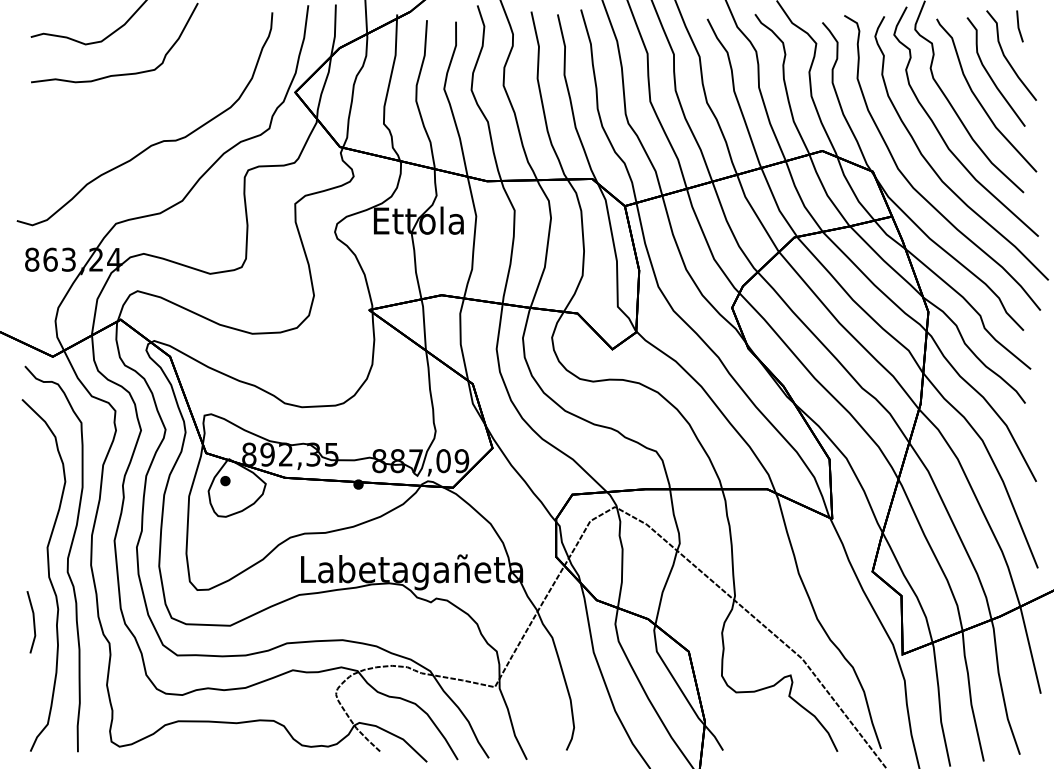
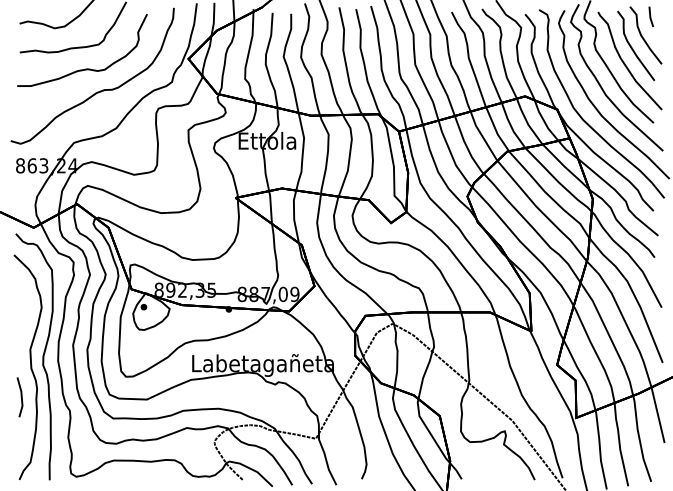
curve: (132, 107) -> (84, 68), added

